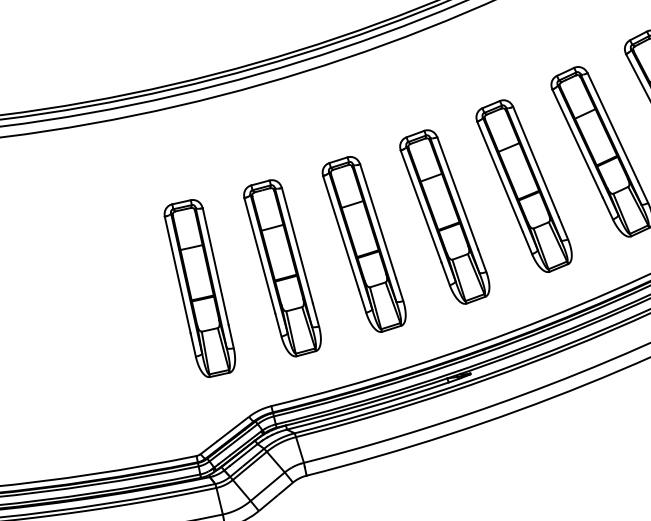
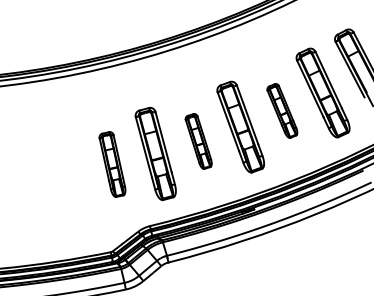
part: (524, 185) -> (282, 110), size x0.6
part: (364, 244) -> (198, 141), size x0.6
part: (199, 288) -> (112, 164), size x0.7

